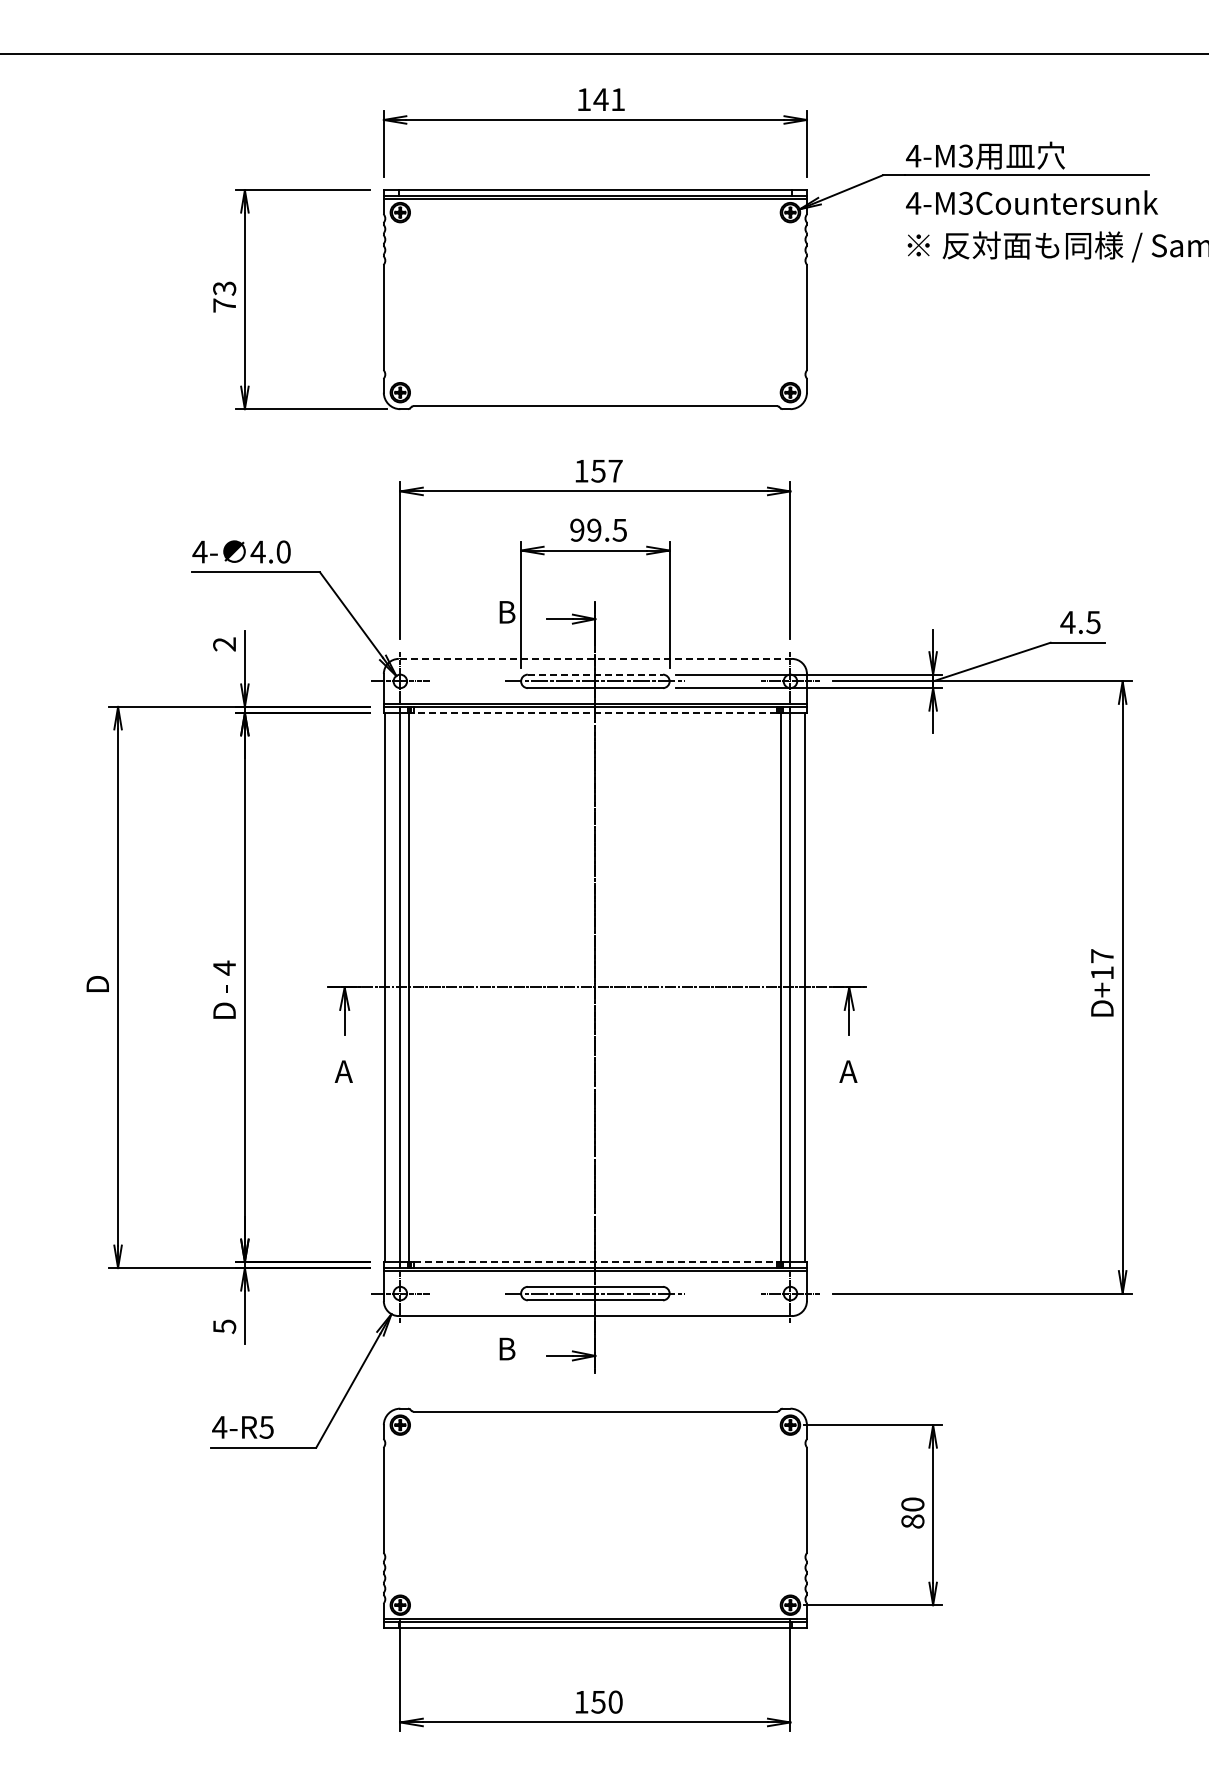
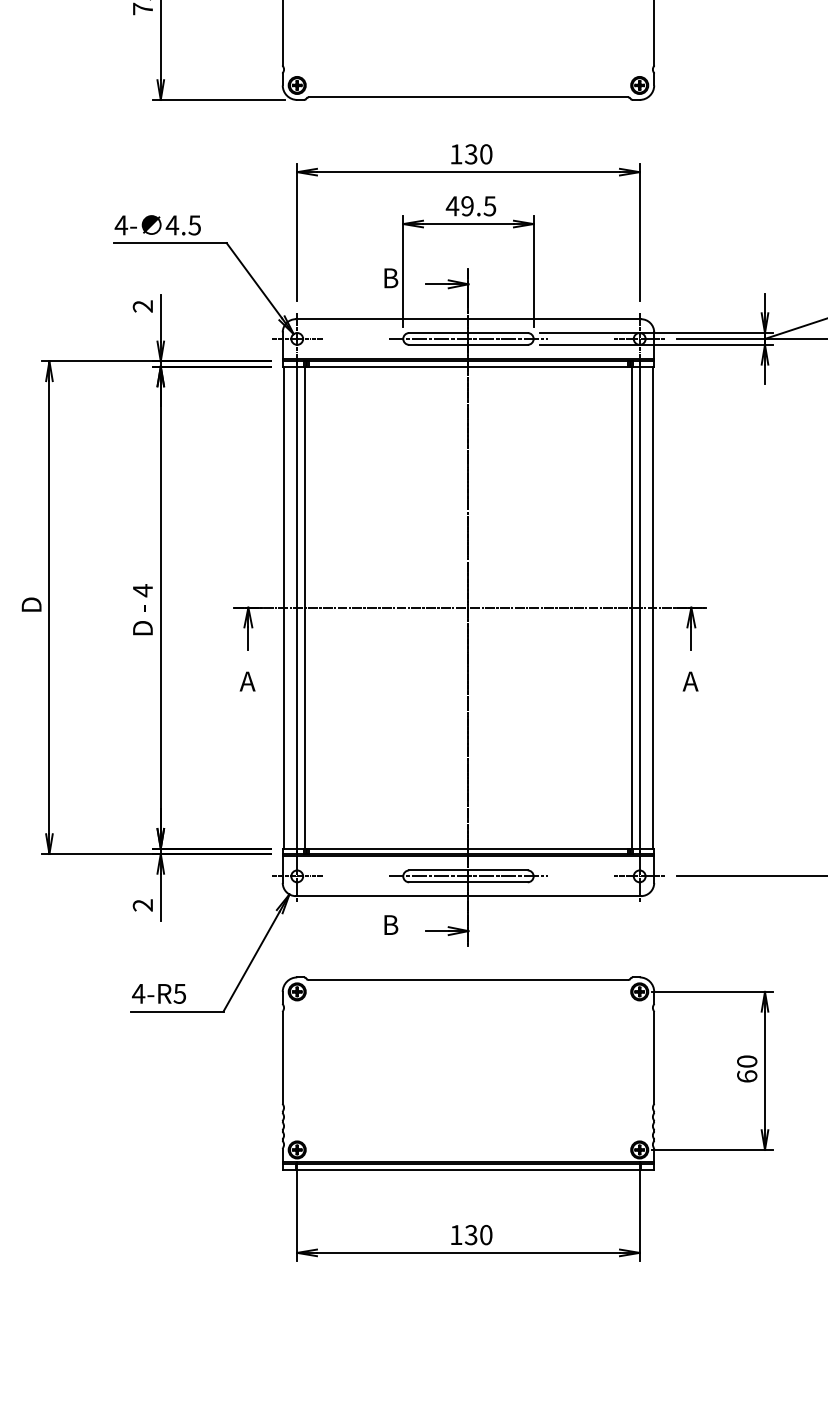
text: (606, 470) -> (478, 153), 157 -> 130
text: (576, 529) -> (451, 205), 99.5 -> 49.5
text: (283, 551) -> (194, 224), 4.0 -> 4.5
line: (595, 658) -> (468, 318), dashed -> solid
line: (595, 674) -> (468, 332), dashed -> solid
line: (595, 712) -> (468, 366), dashed -> solid
line: (595, 1262) -> (468, 849), dashed -> solid
text: (224, 1326) -> (142, 905), 5 -> 2
text: (912, 1521) -> (746, 1076), 80 -> 60
text: (598, 1701) -> (471, 1234), 150 -> 130

